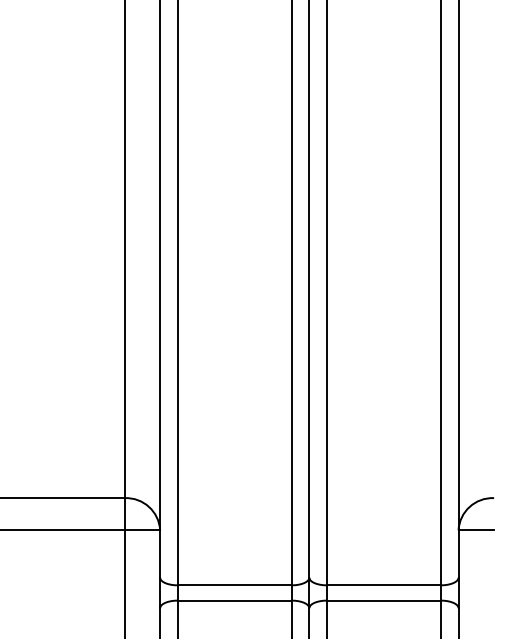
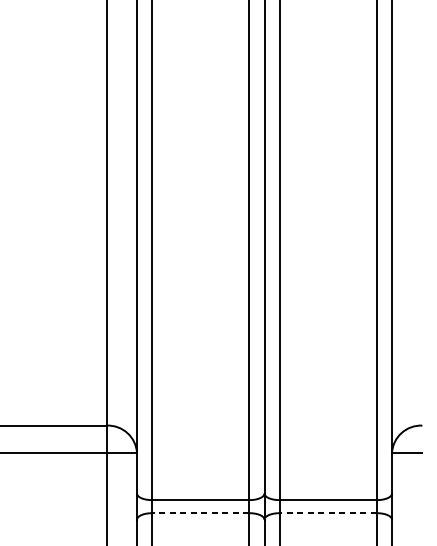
line: (234, 600) -> (200, 513), solid -> dashed
line: (383, 600) -> (327, 513), solid -> dashed

